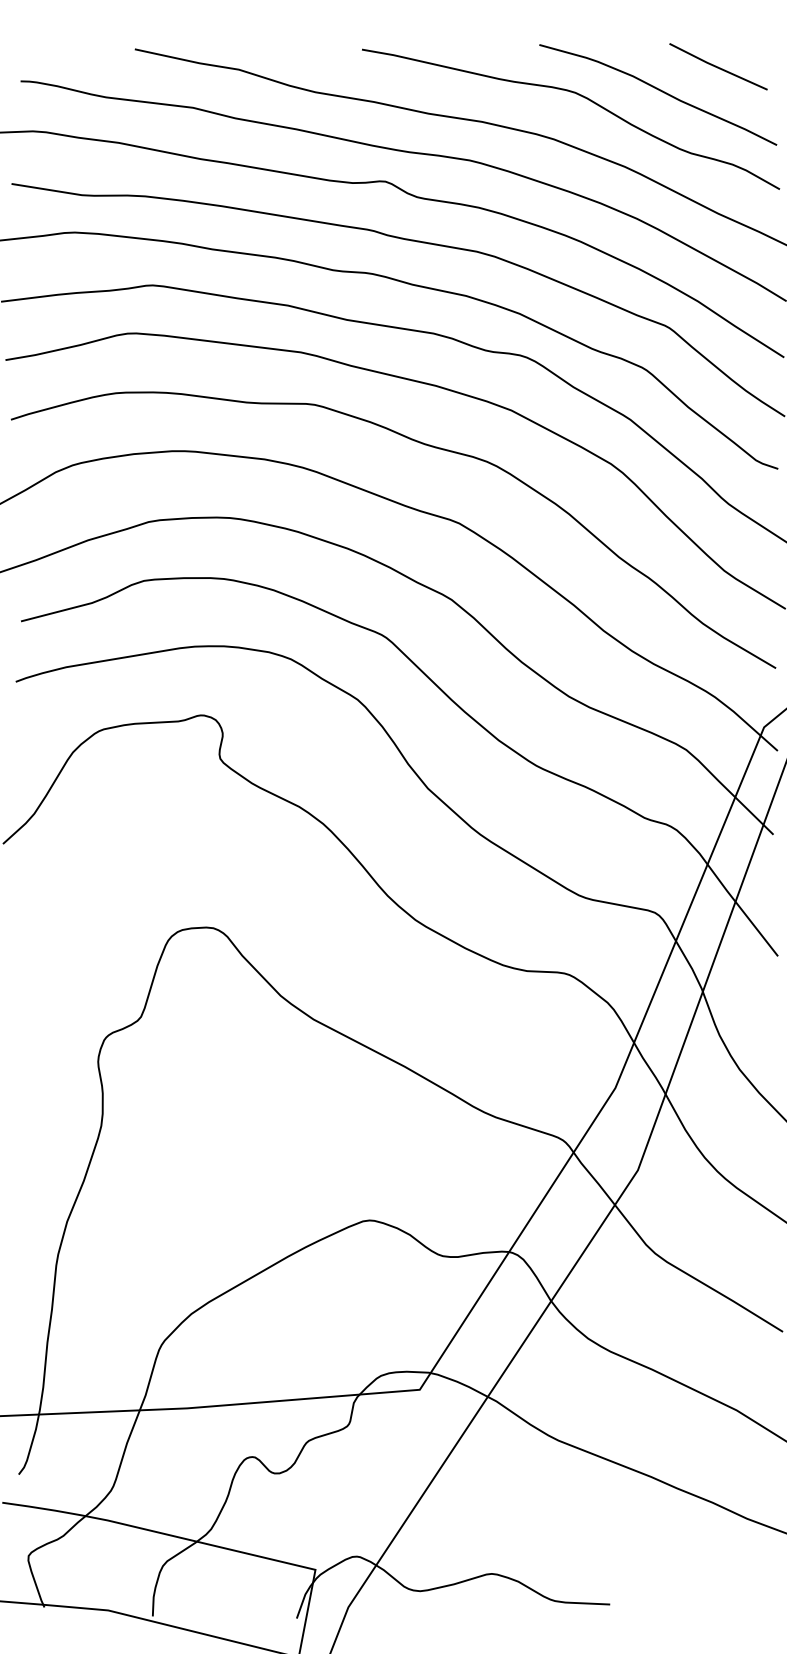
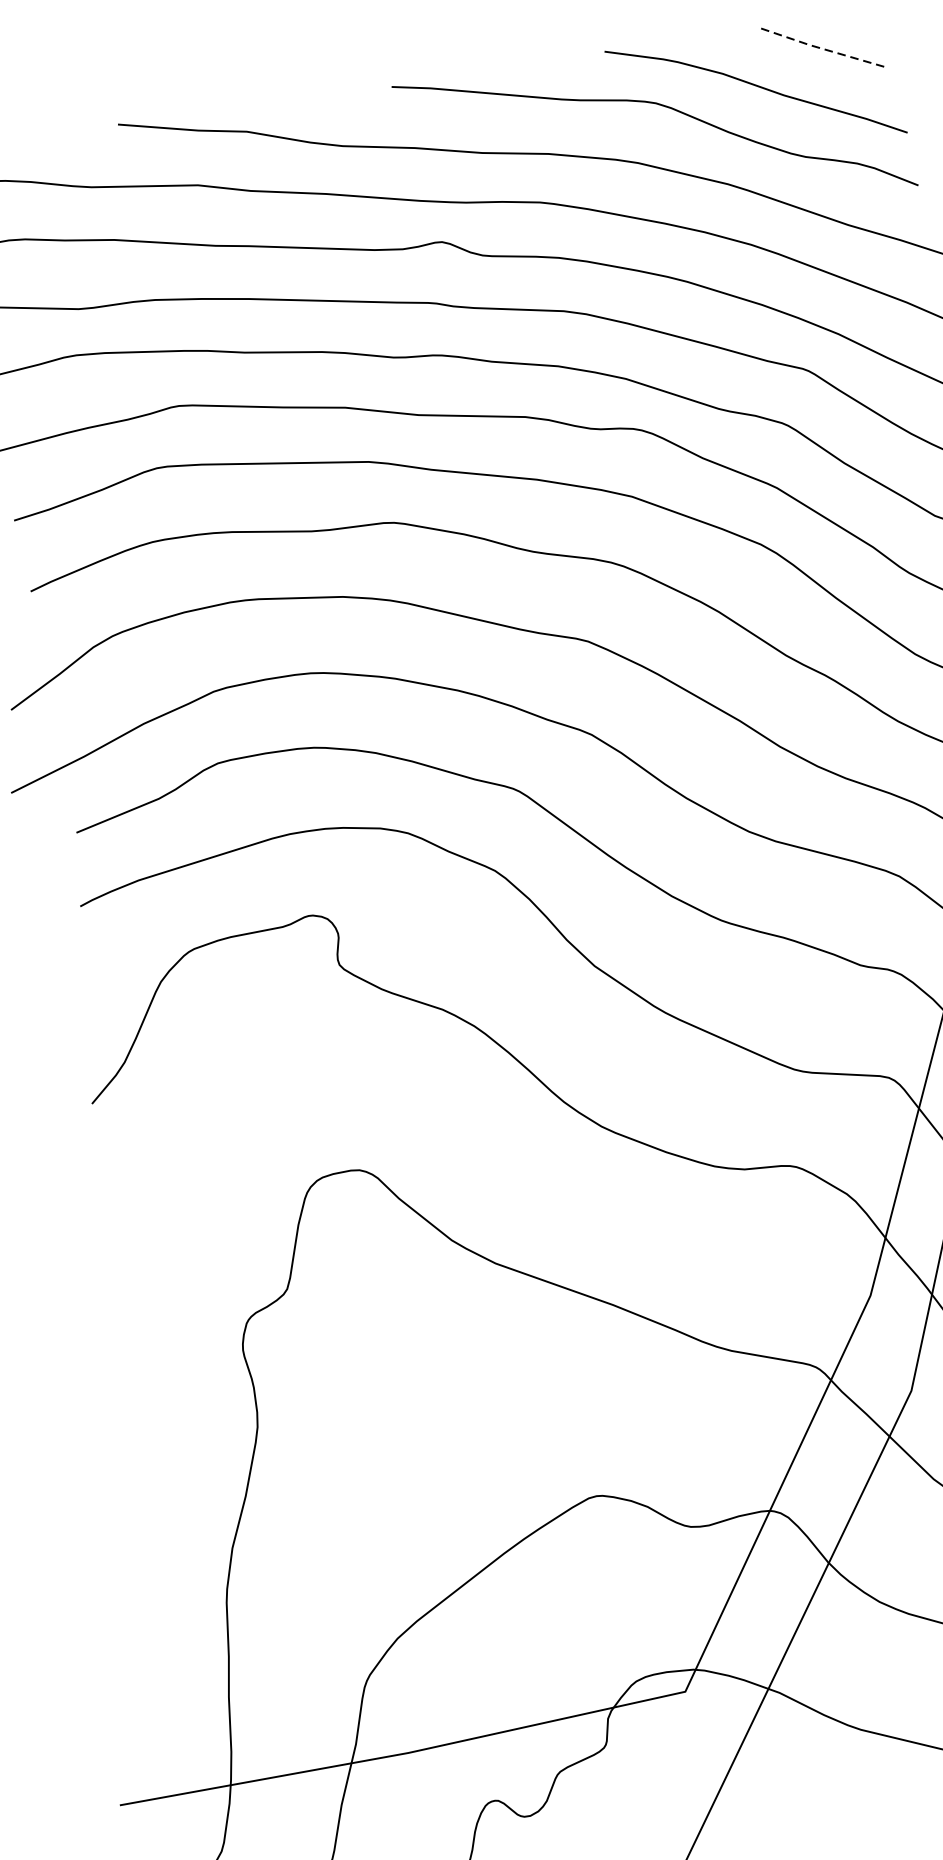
line: (717, 67) -> (822, 49), solid -> dashed

